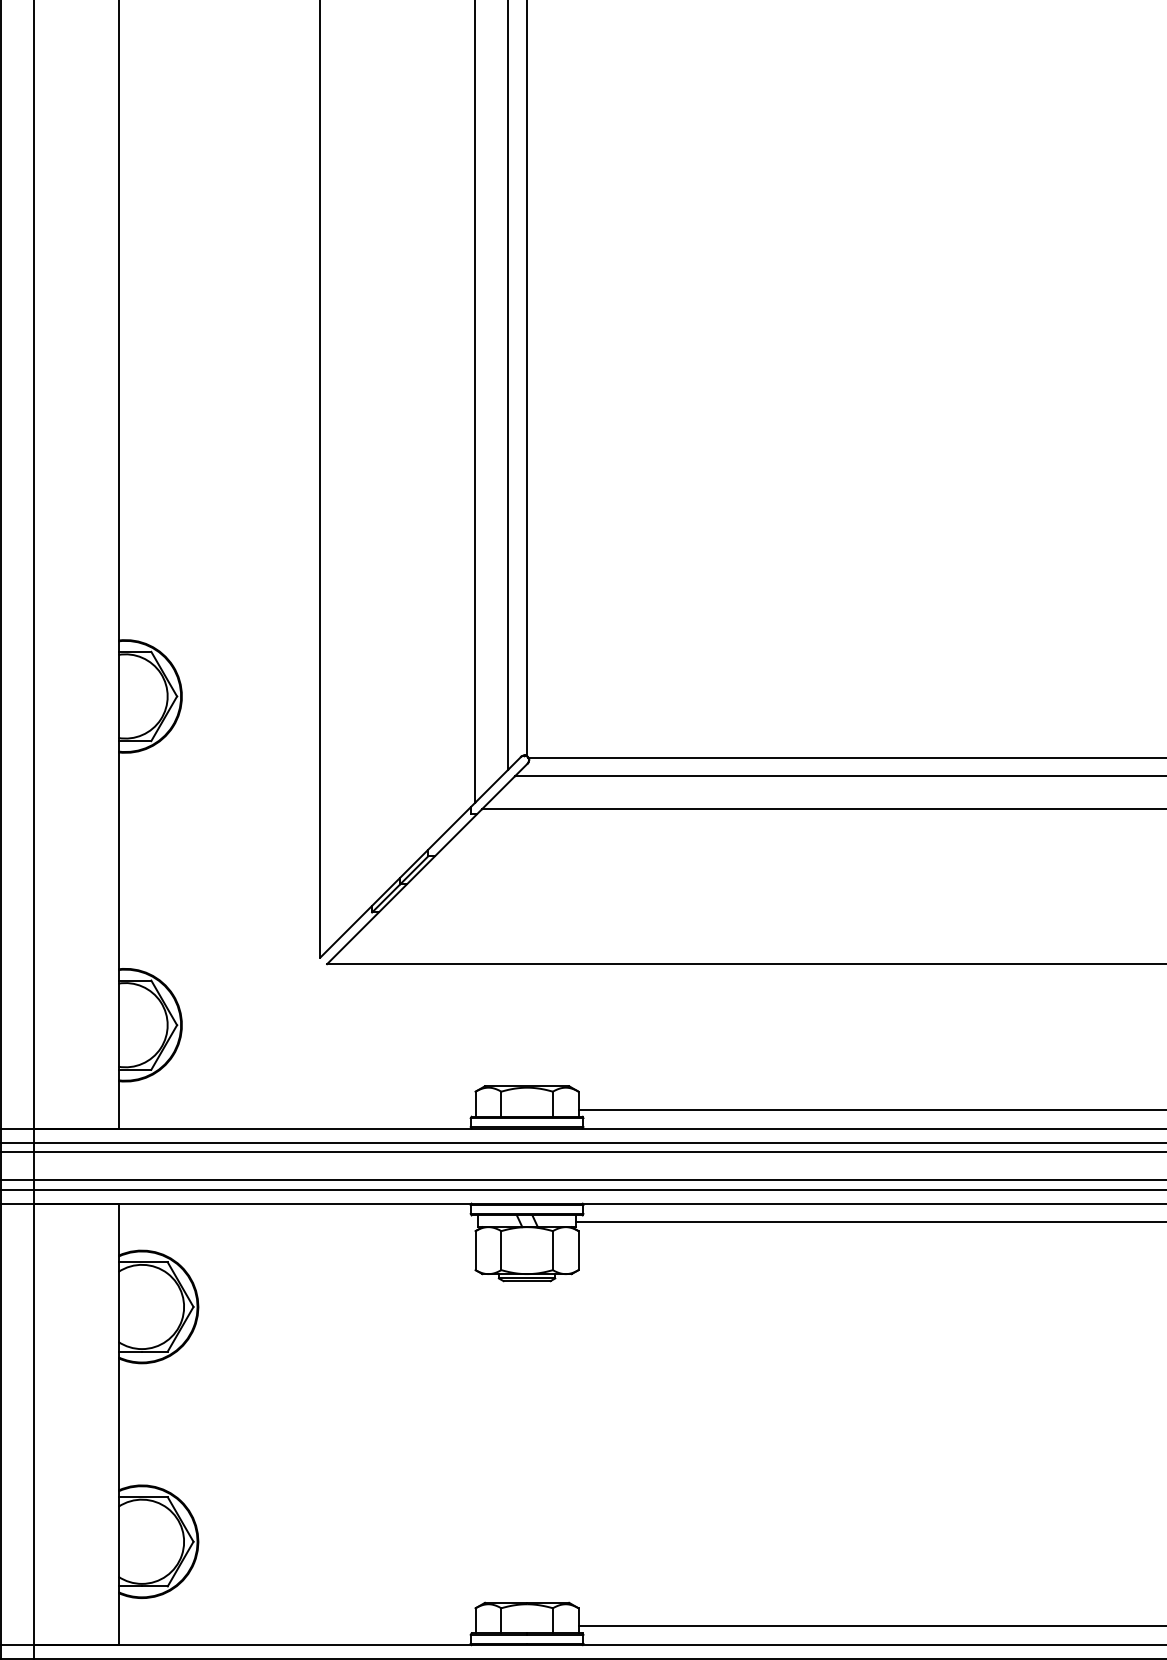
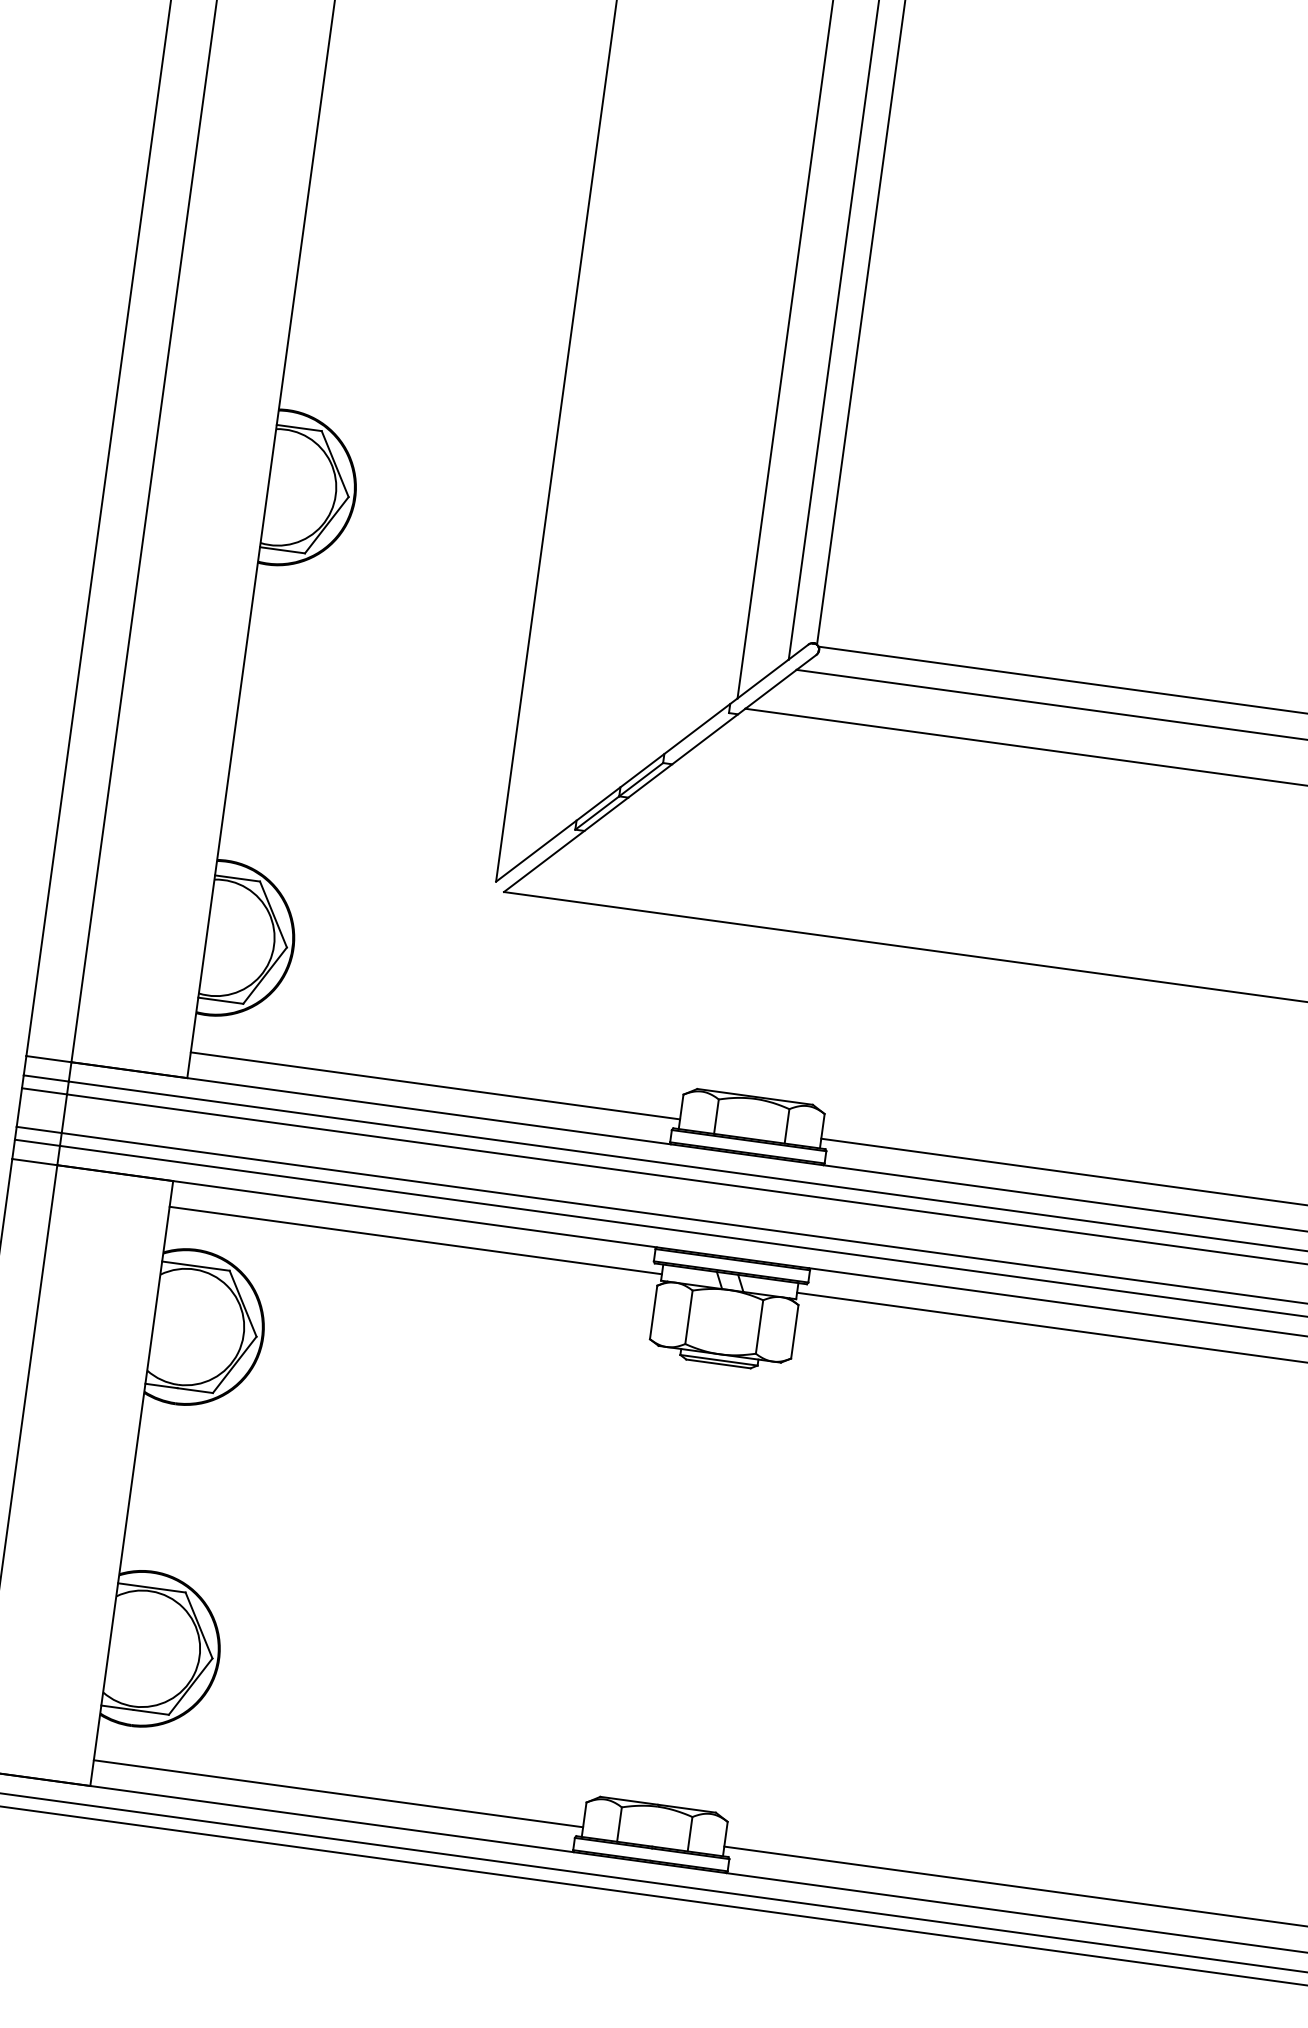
line: (296, 1109) -> (434, 1085), added
line: (297, 1222) -> (414, 1240), added
line: (296, 1626) -> (337, 1793), added

